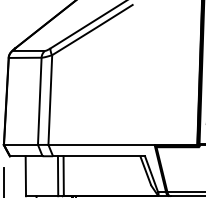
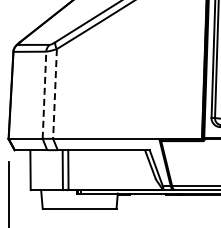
line: (50, 99) -> (55, 93), solid -> dashed
line: (39, 100) -> (44, 94), solid -> dashed

